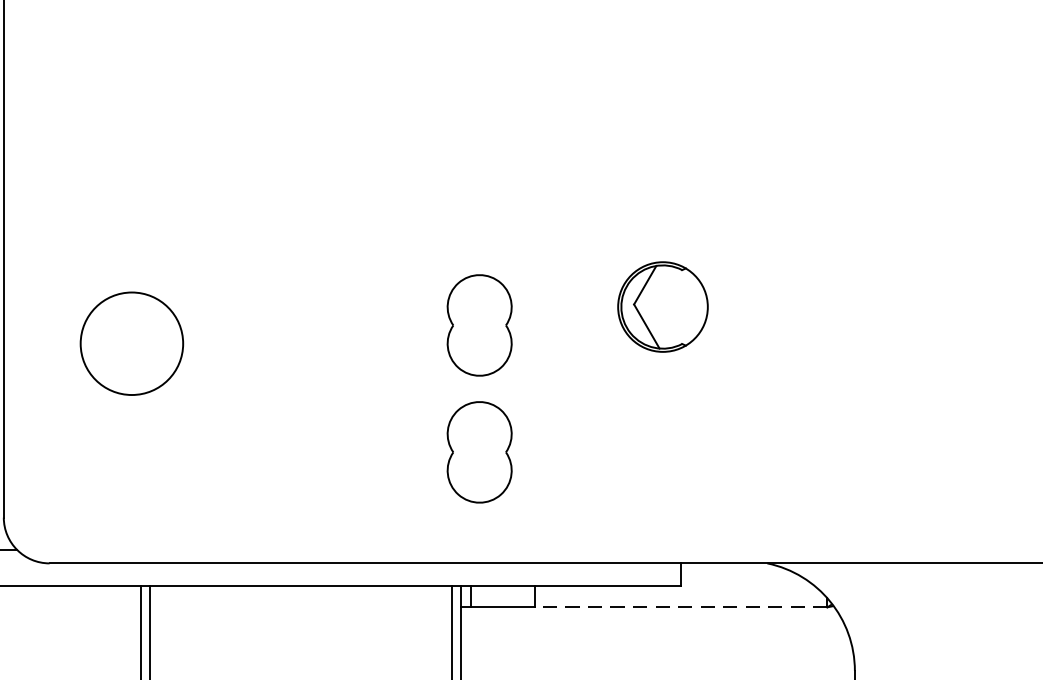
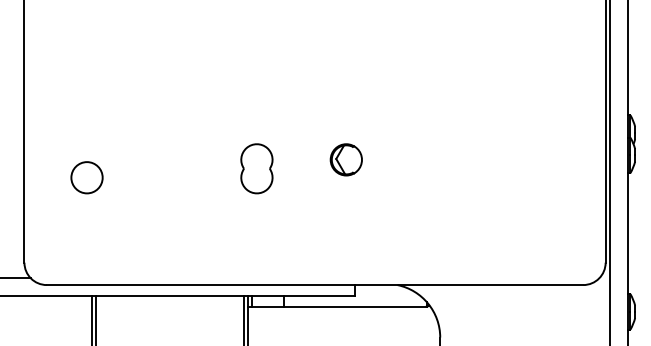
part: (660, 306) -> (345, 159), size x0.71
circle: (130, 343) -> (86, 177), size x0.62
part: (478, 451) -> (256, 230), removed
line: (679, 607) -> (354, 306), dashed -> solid

